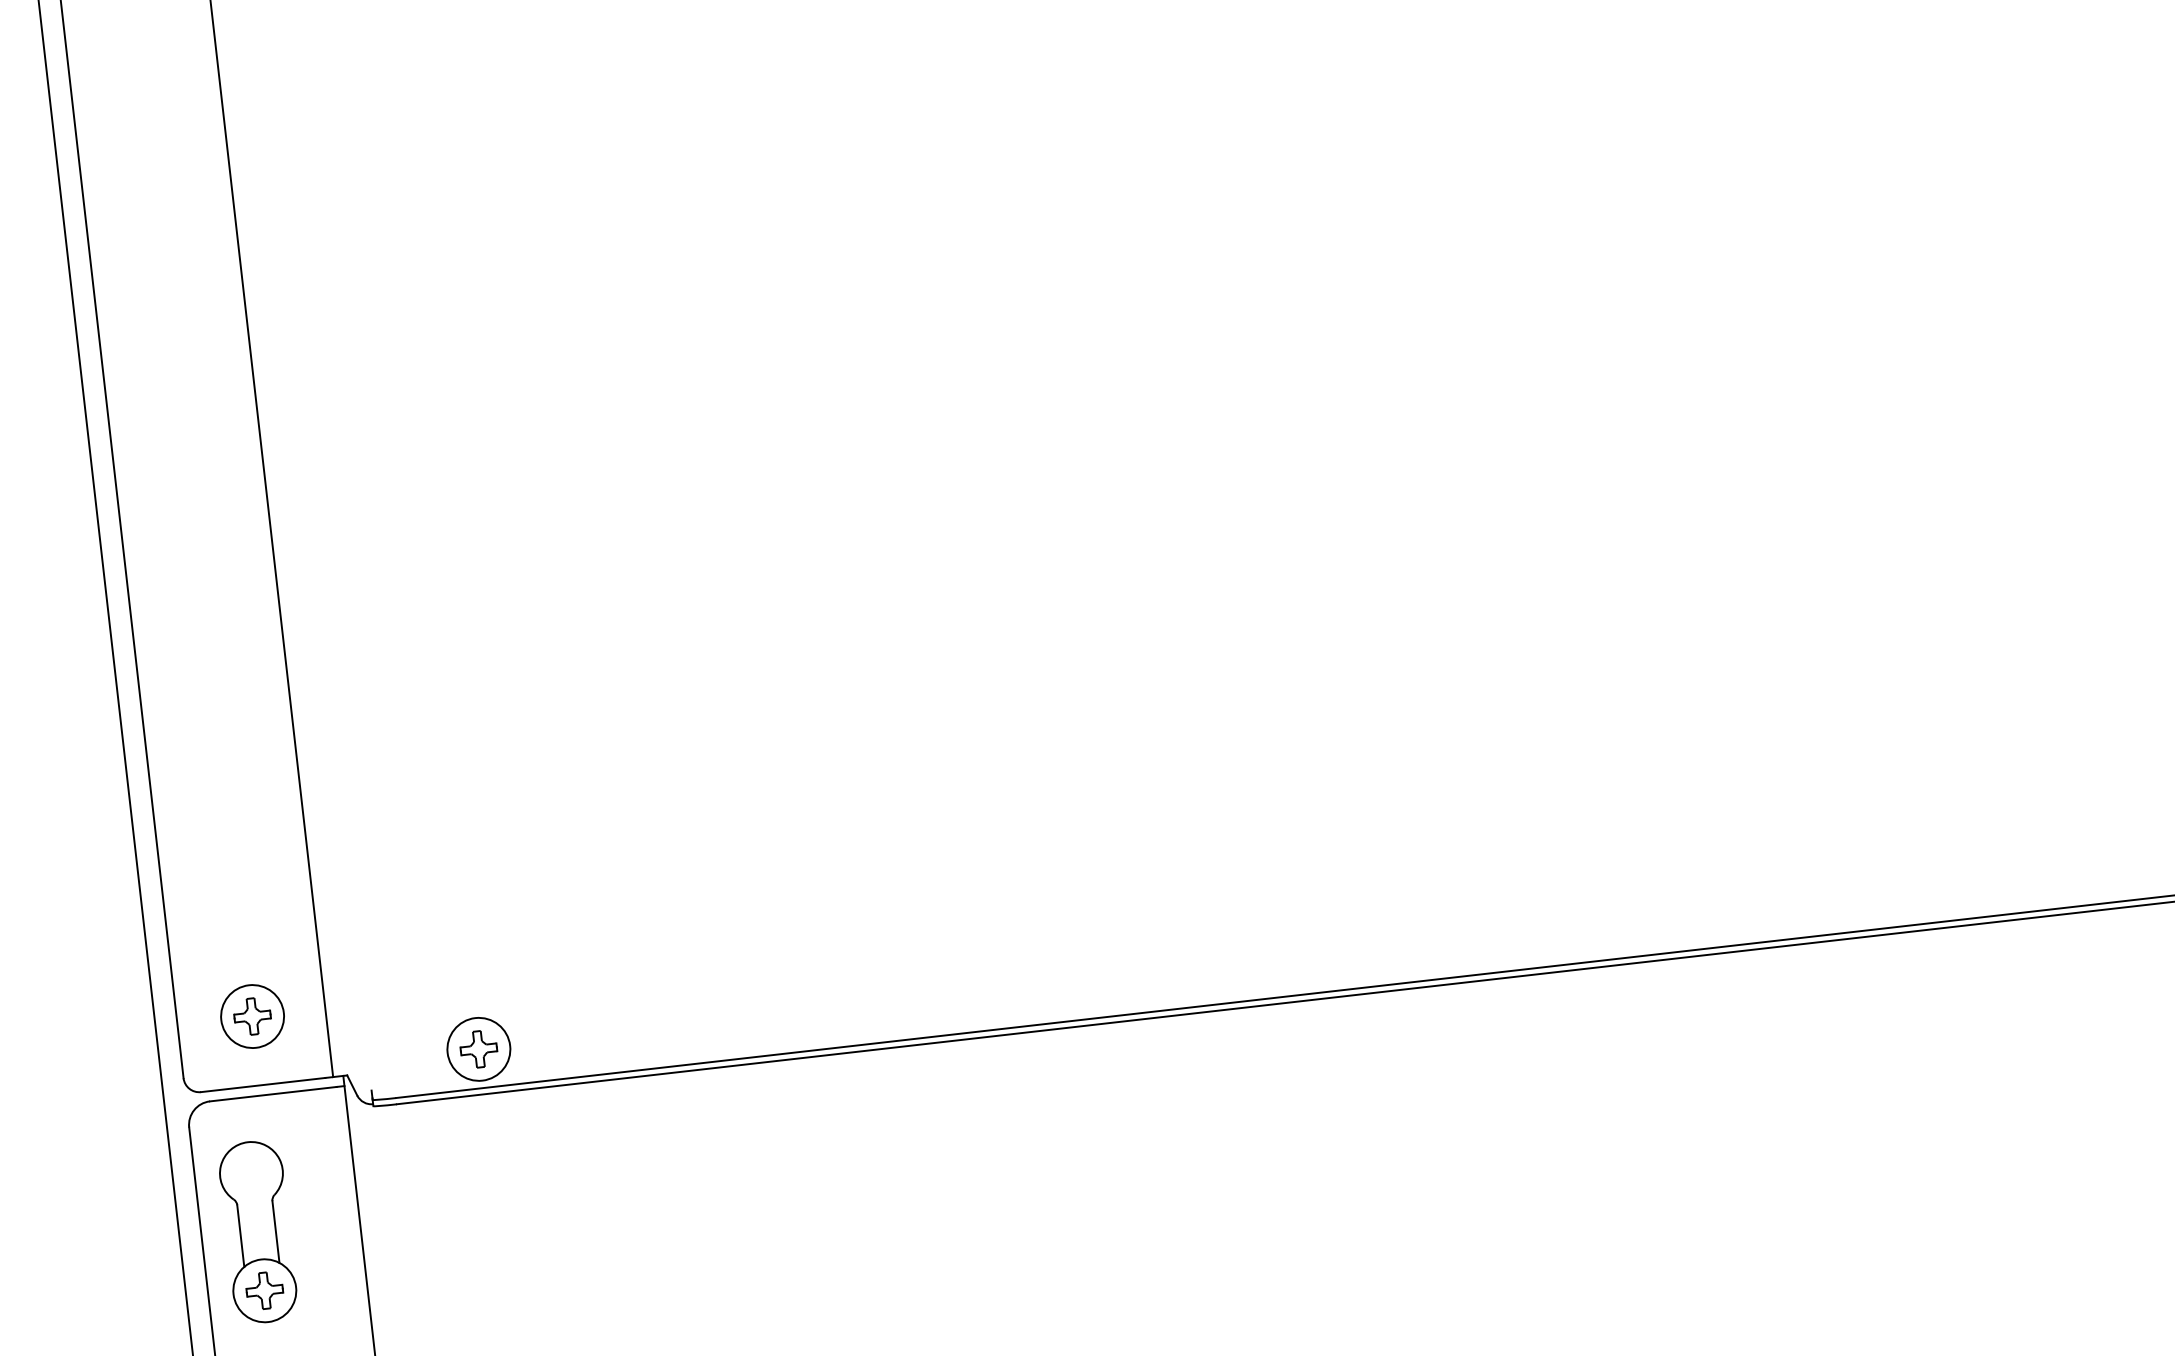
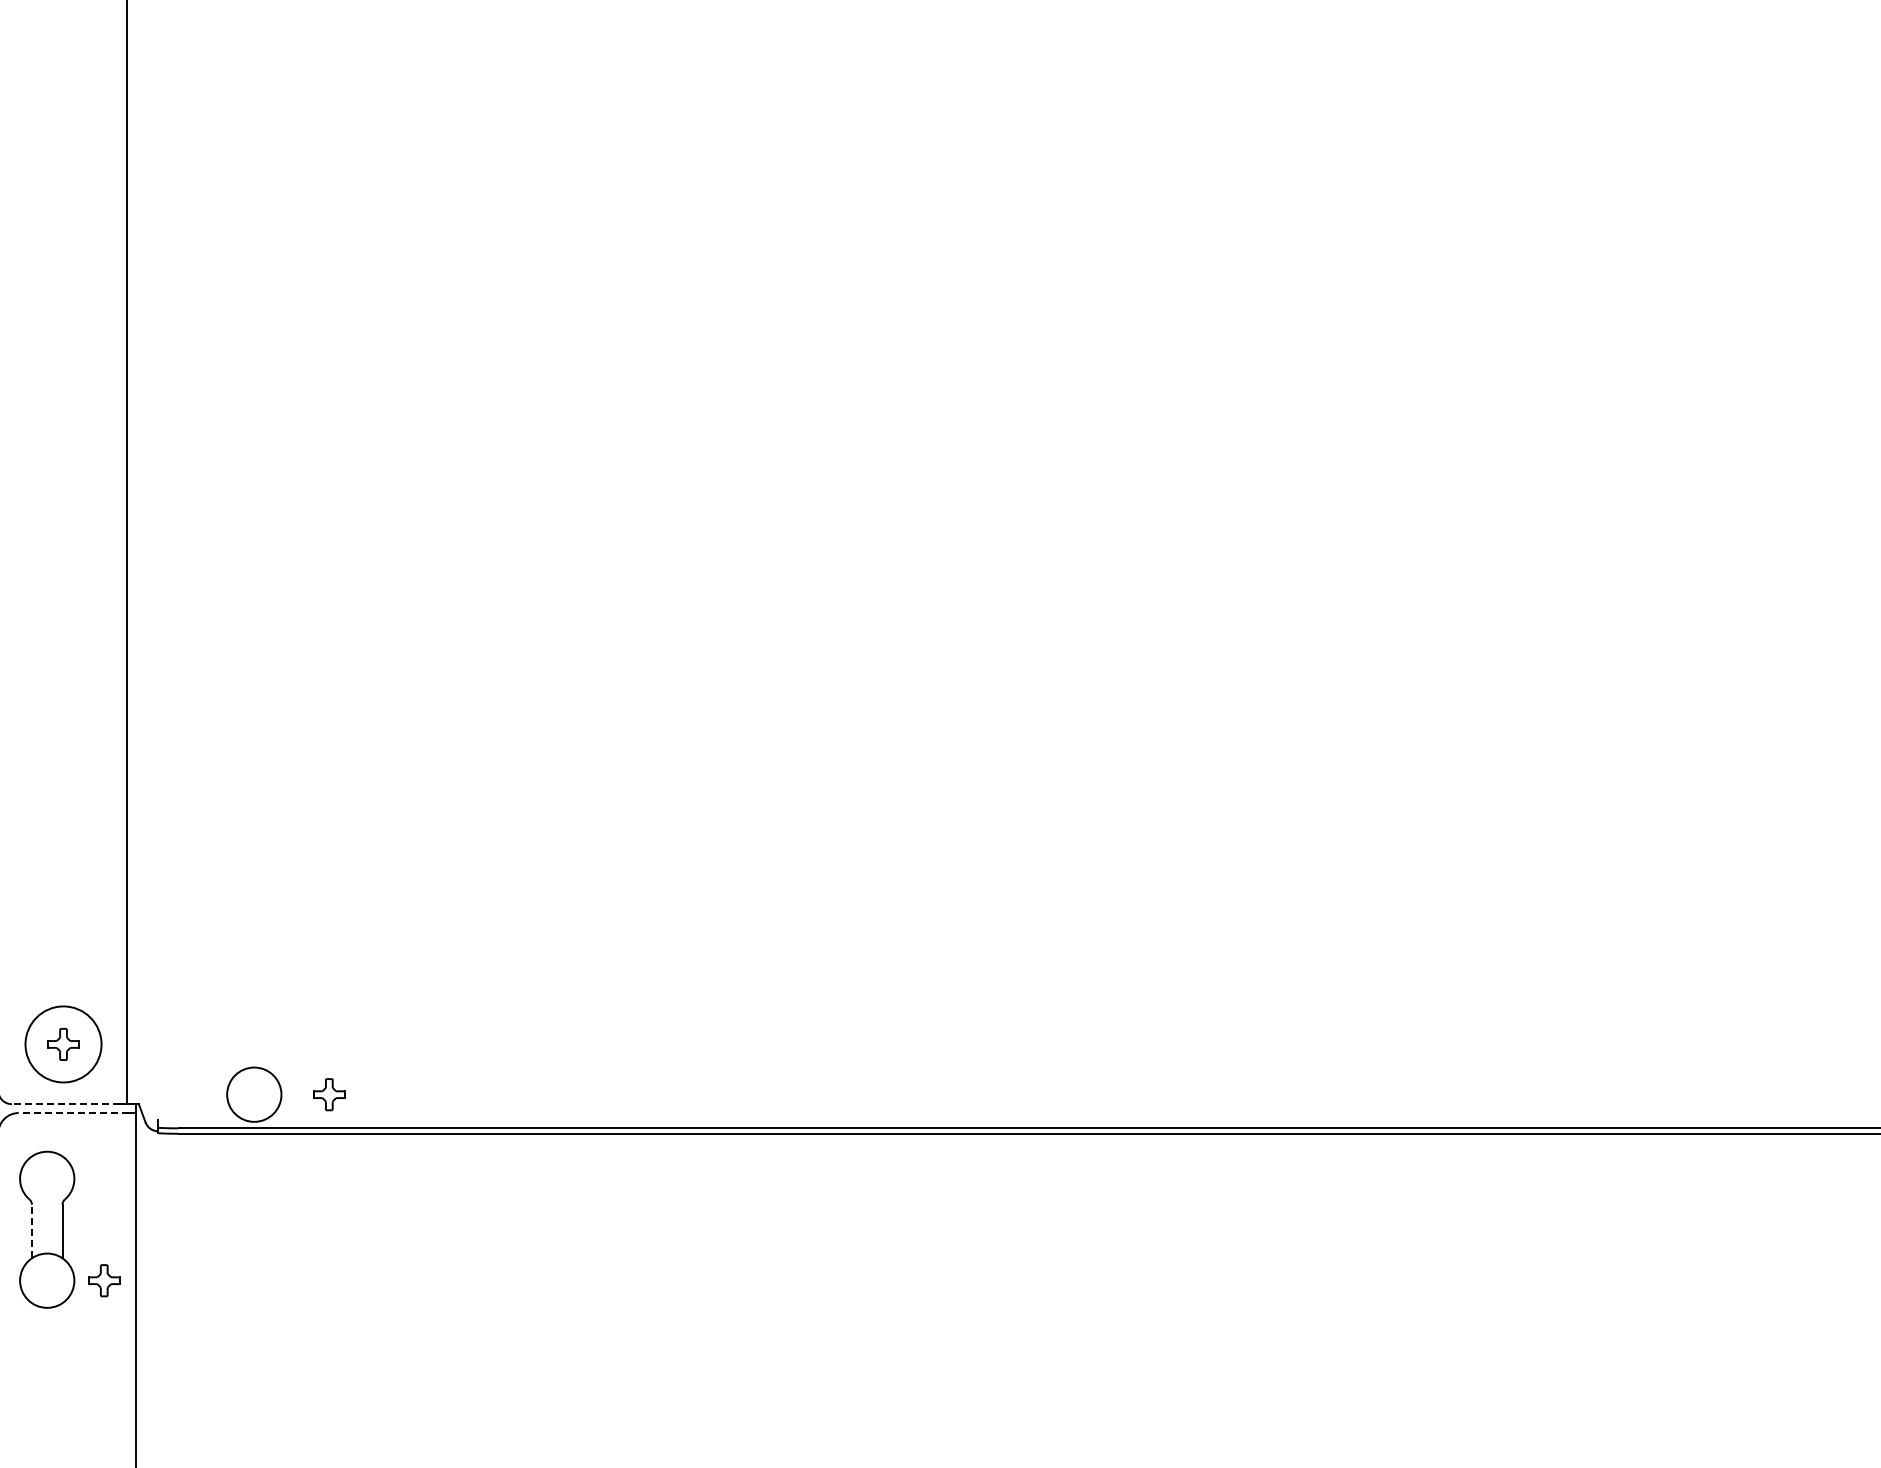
circle: (252, 1016) -> (63, 1044), size x1.4
part: (479, 1049) -> (329, 1094), moved
line: (262, 1085) -> (65, 1104), solid -> dashed
line: (273, 1094) -> (73, 1113), solid -> dashed
line: (240, 1236) -> (31, 1231), solid -> dashed
part: (265, 1290) -> (104, 1280), moved

